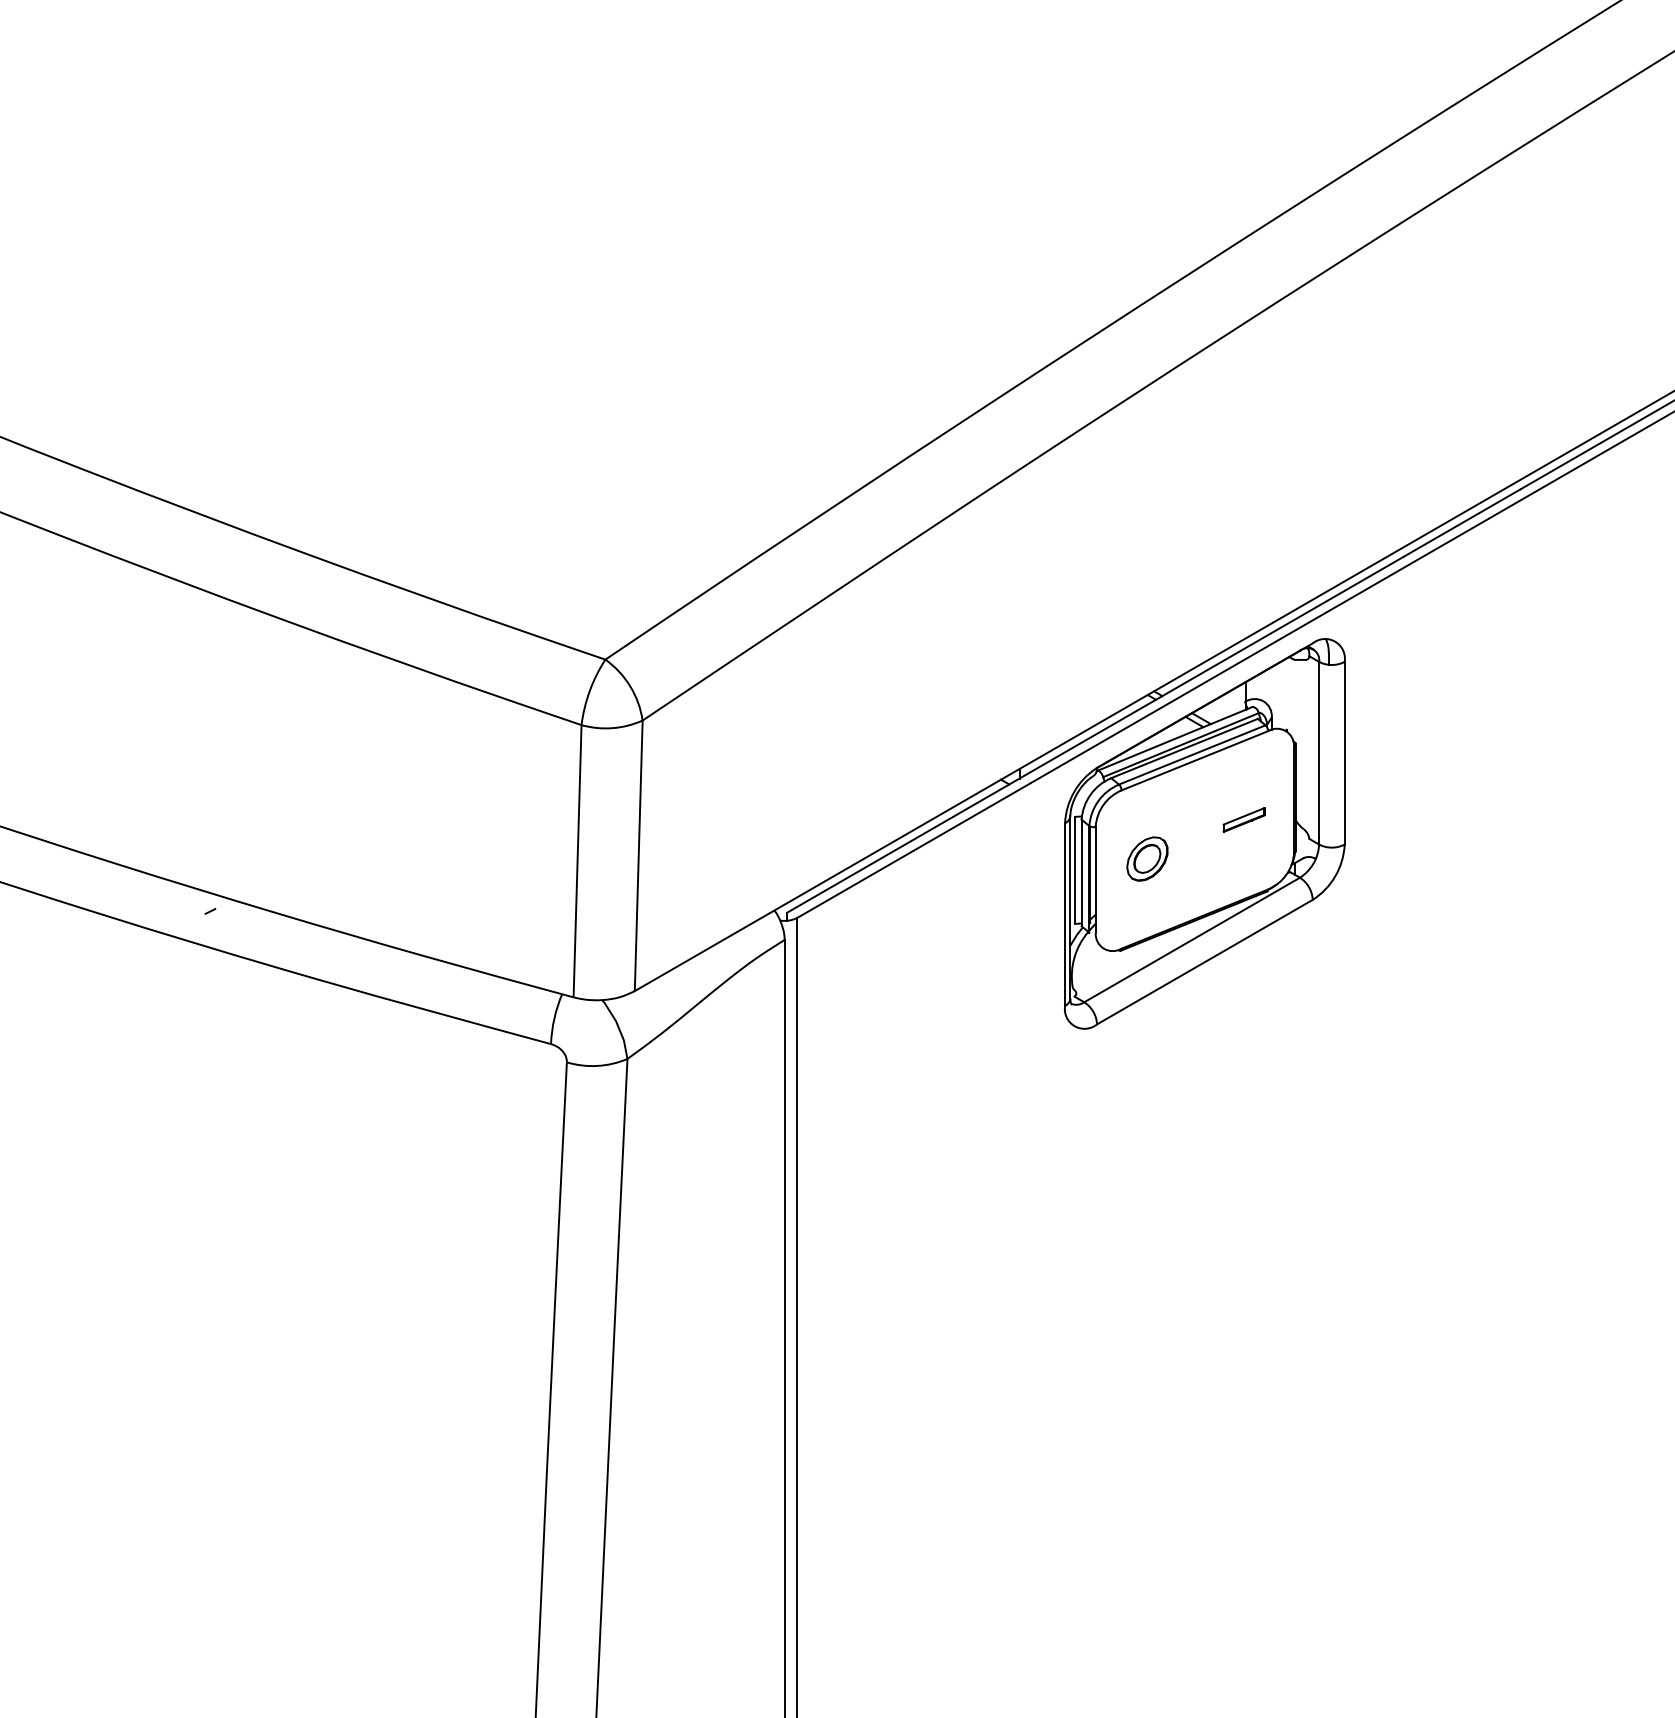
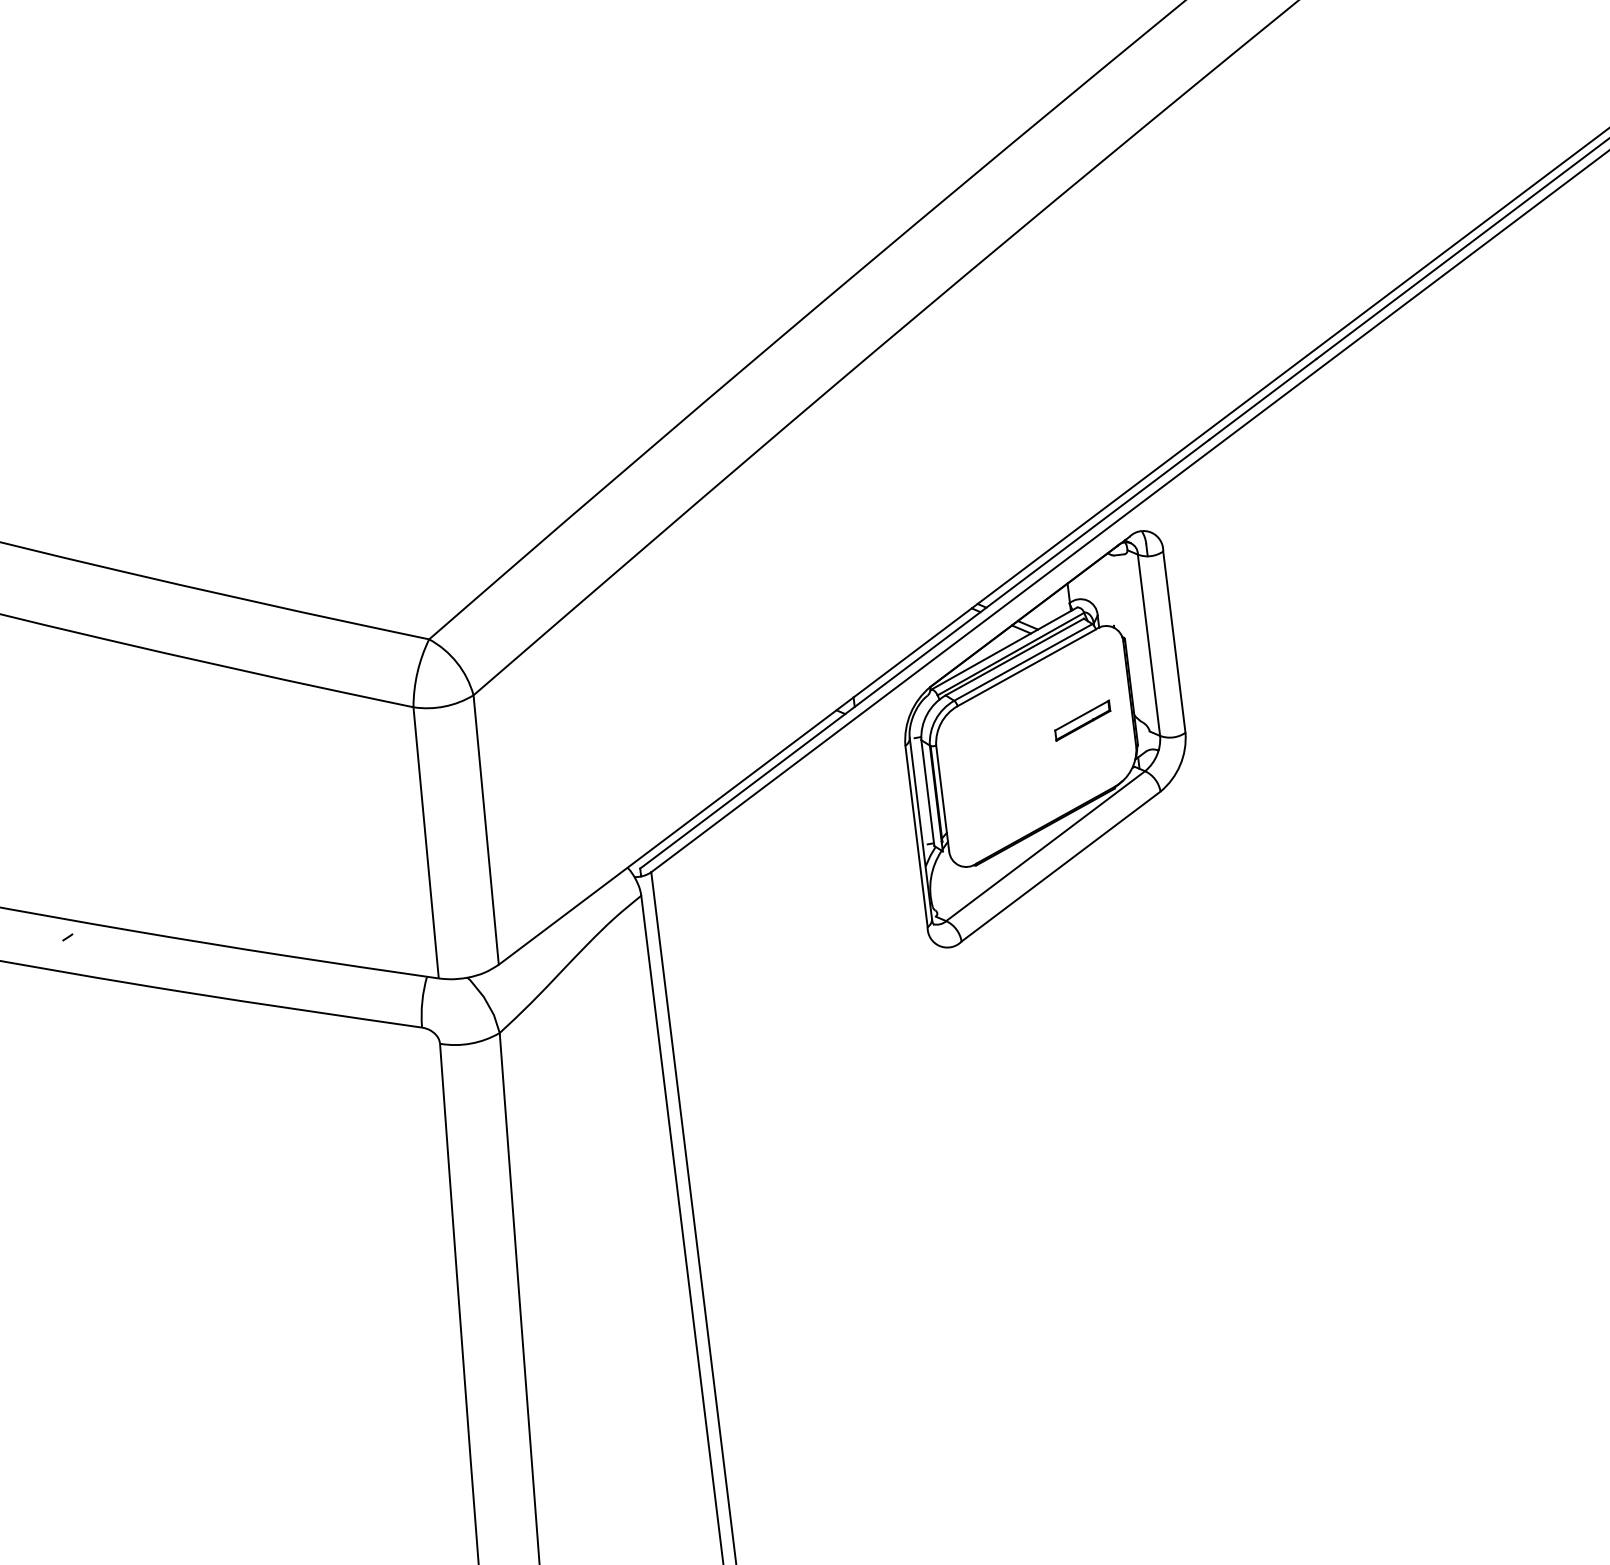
part: (1243, 819) -> (1082, 720), size x1.4
part: (1147, 858) -> (991, 770), removed
line: (1075, 869) -> (921, 790), removed

